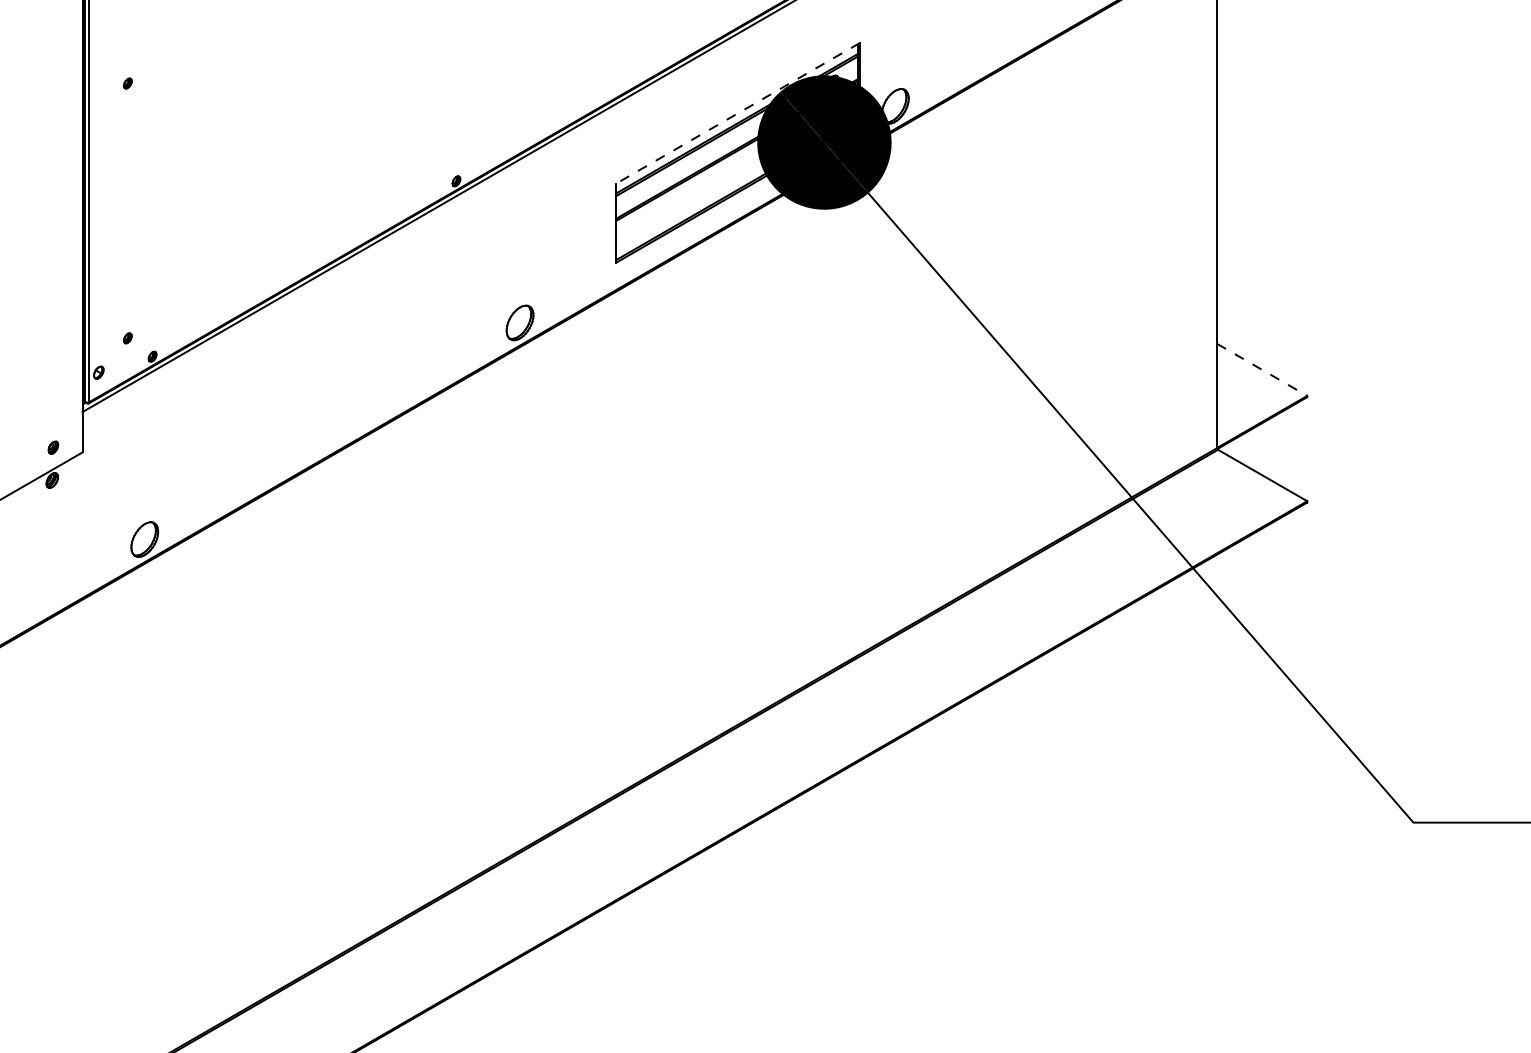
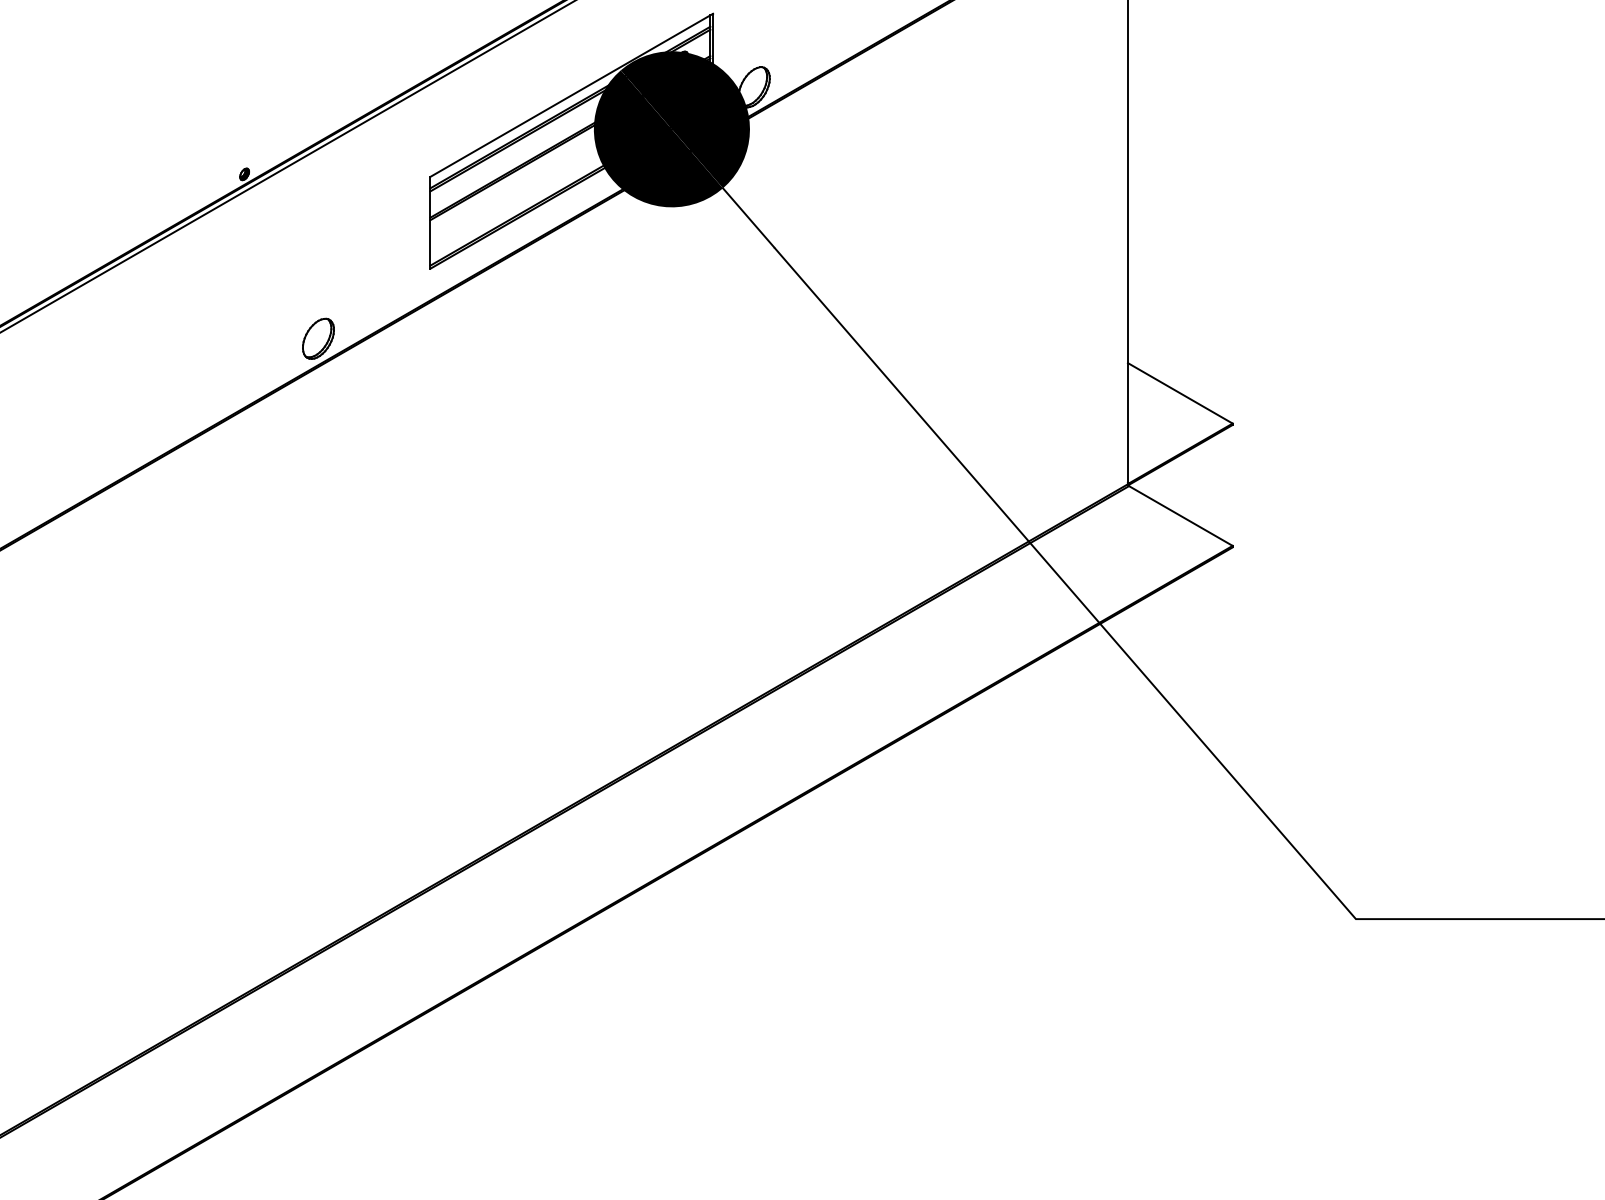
line: (738, 113) -> (572, 95), dashed -> solid
line: (1262, 370) -> (1180, 394), dashed -> solid

